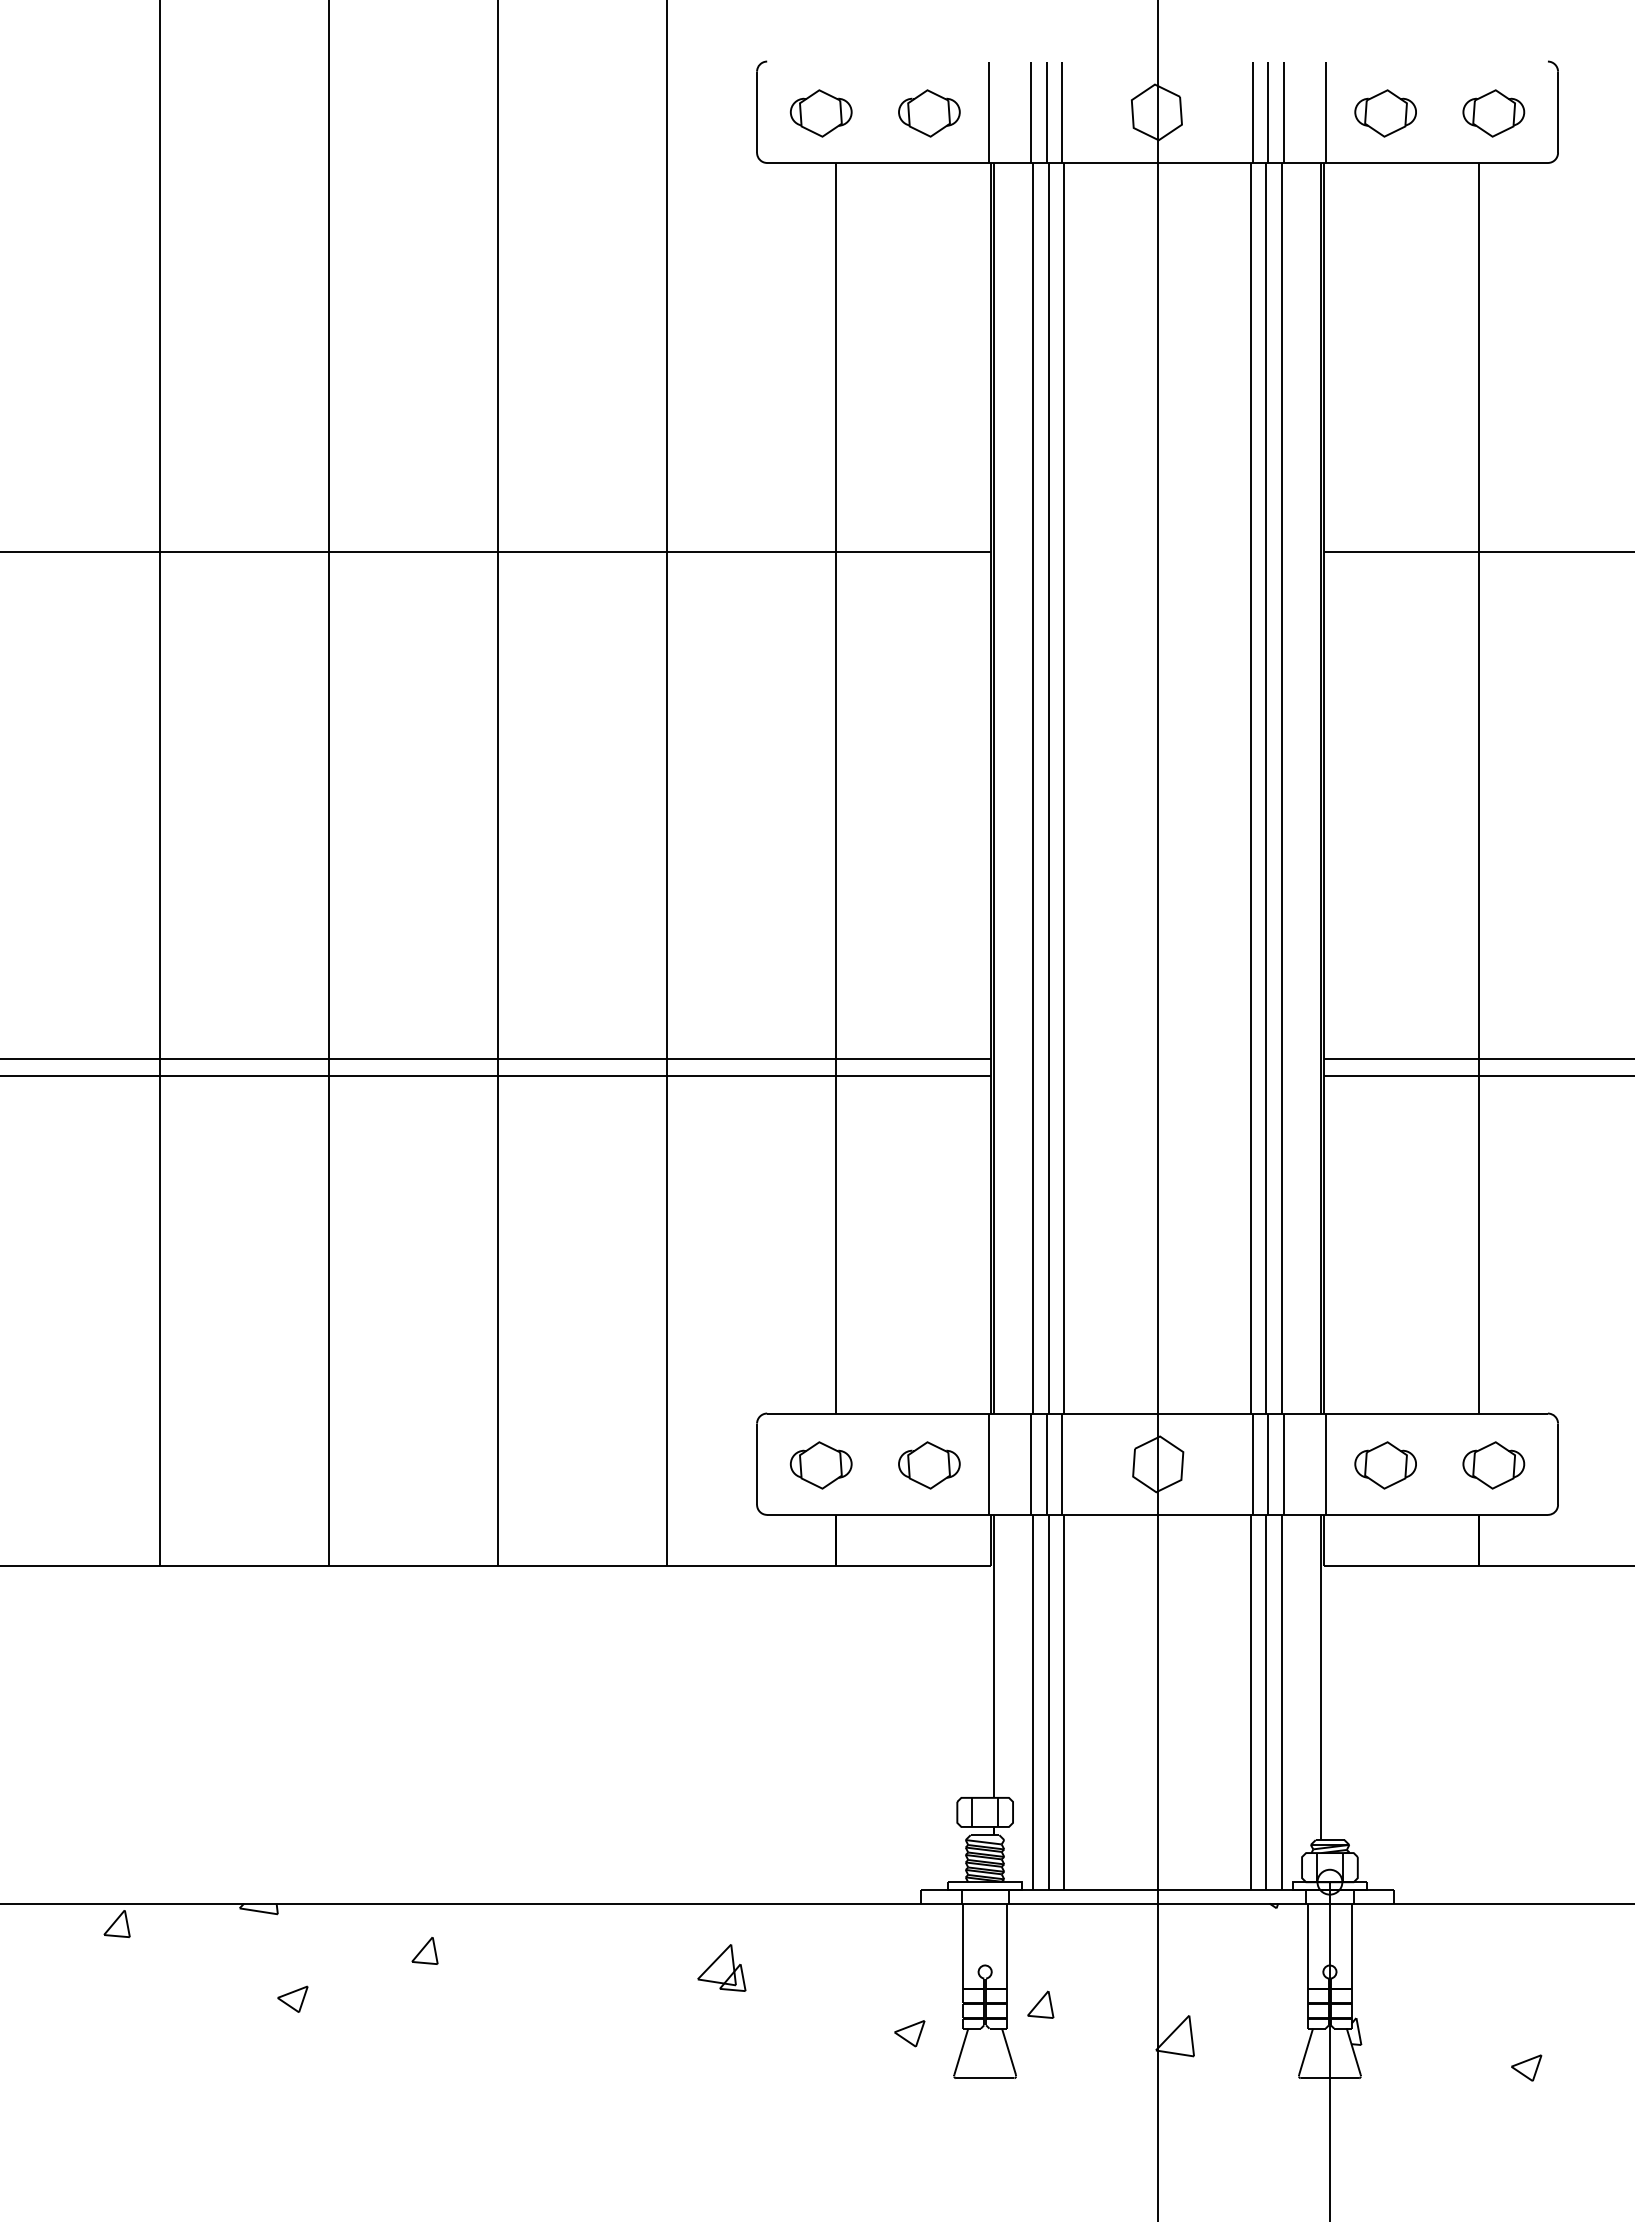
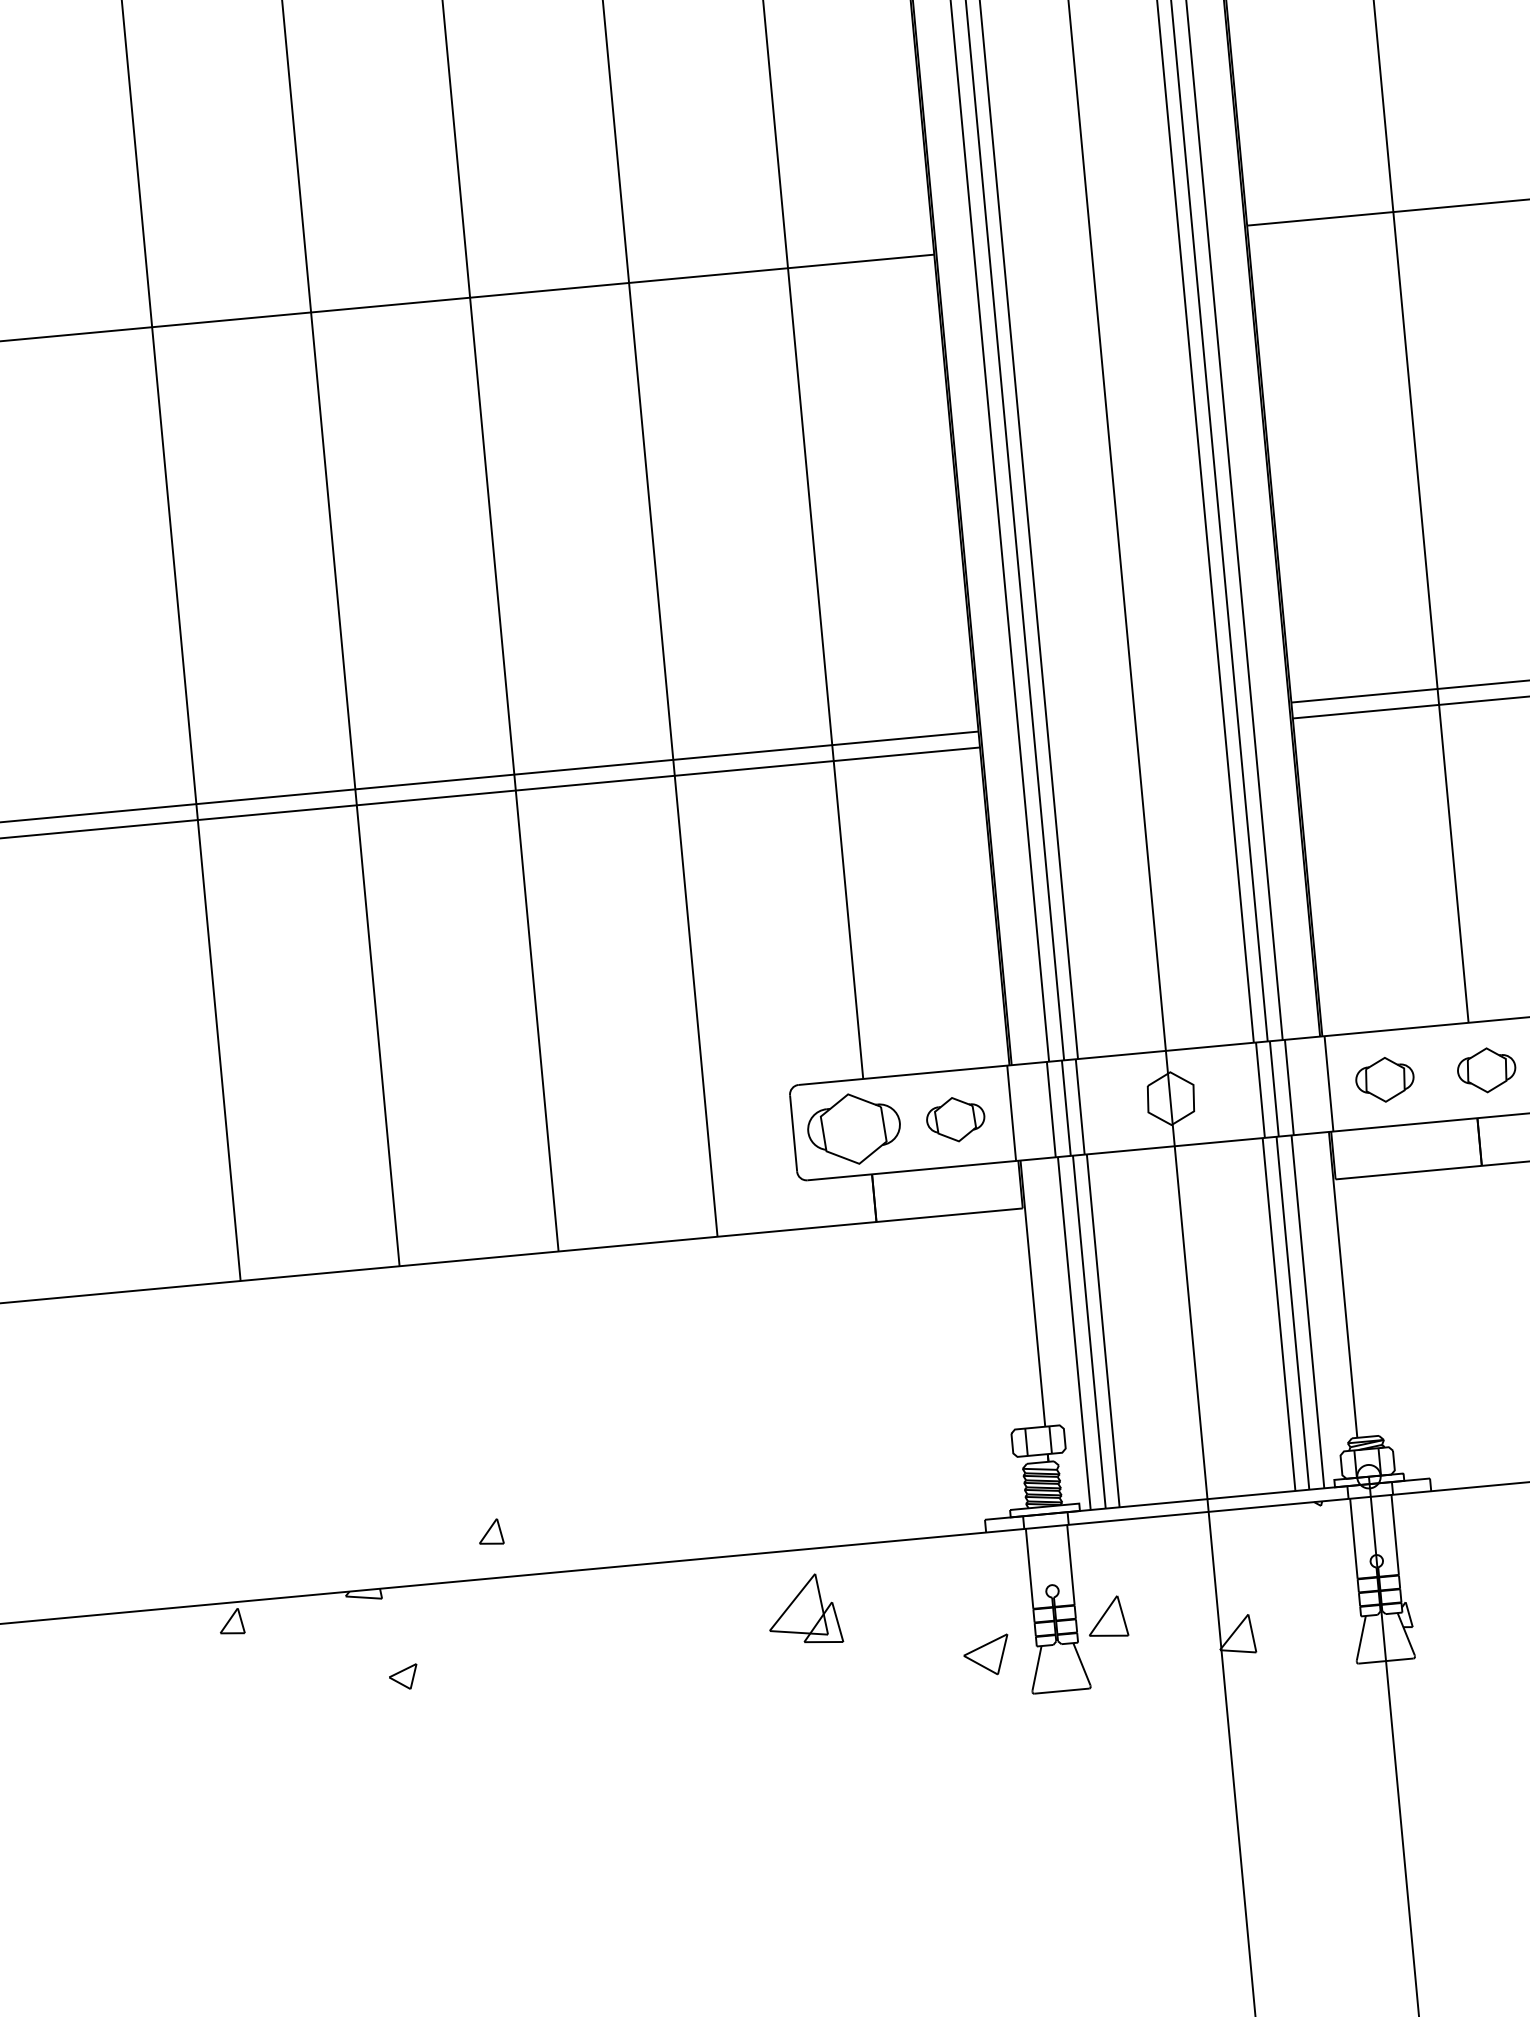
part: (820, 1465) -> (853, 1129), size x1.6
part: (424, 1950) -> (490, 1531), moved
part: (721, 1967) -> (804, 1610), size x1.6
part: (1040, 2004) -> (1107, 1617), size x1.6
part: (909, 2033) -> (986, 1655), size x1.6

